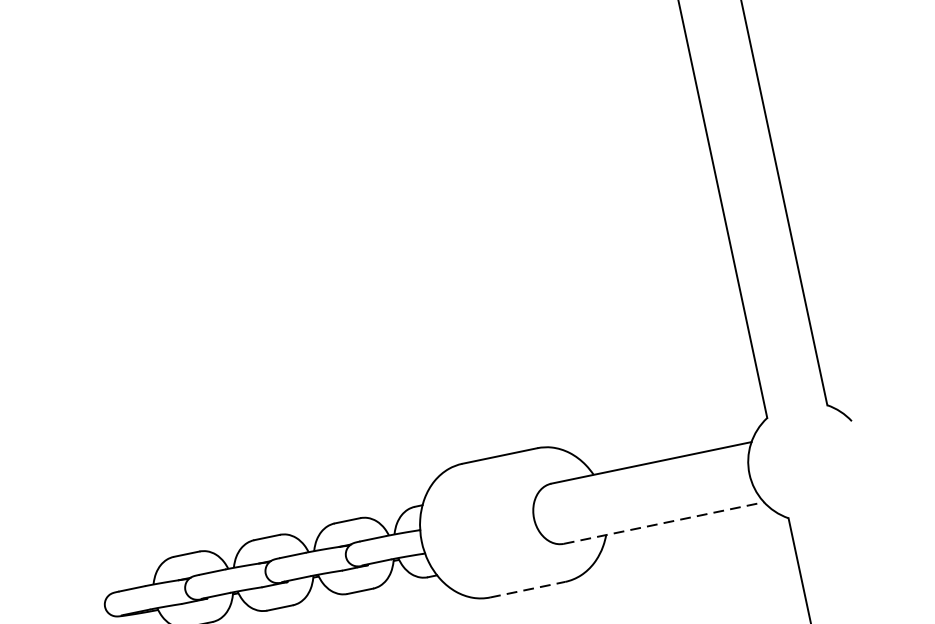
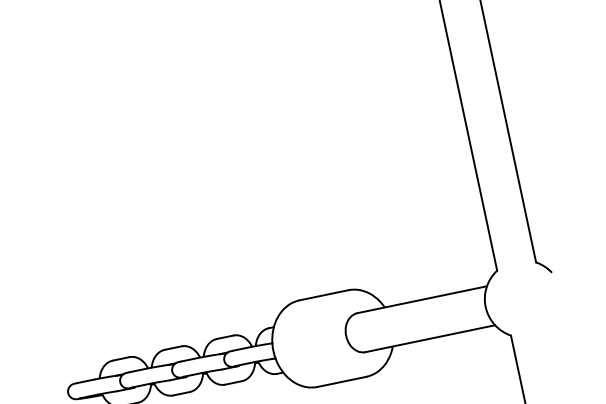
line: (664, 522) -> (430, 338), dashed -> solid
line: (526, 589) -> (341, 381), dashed -> solid

